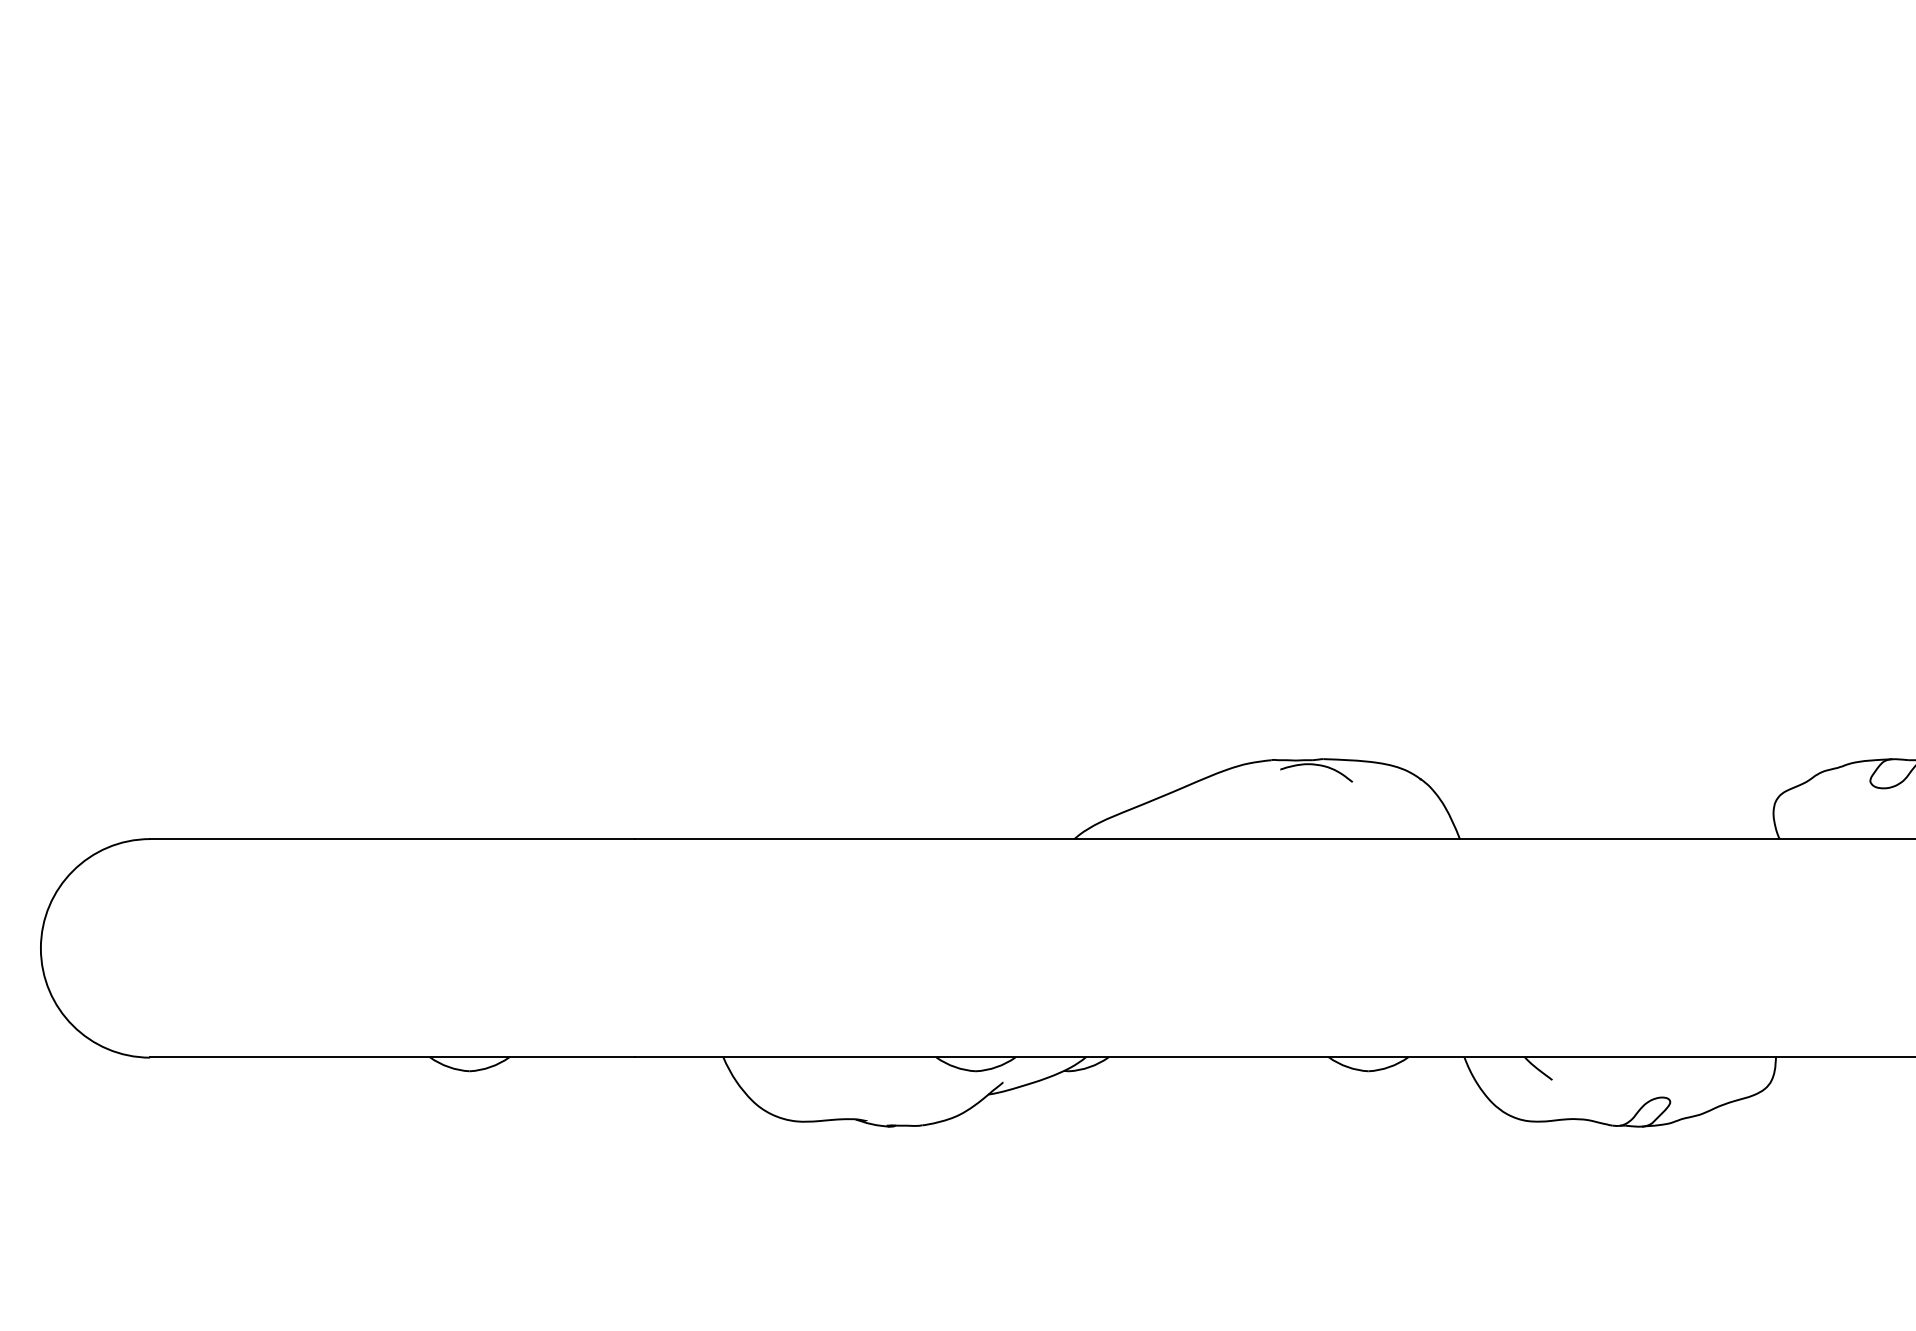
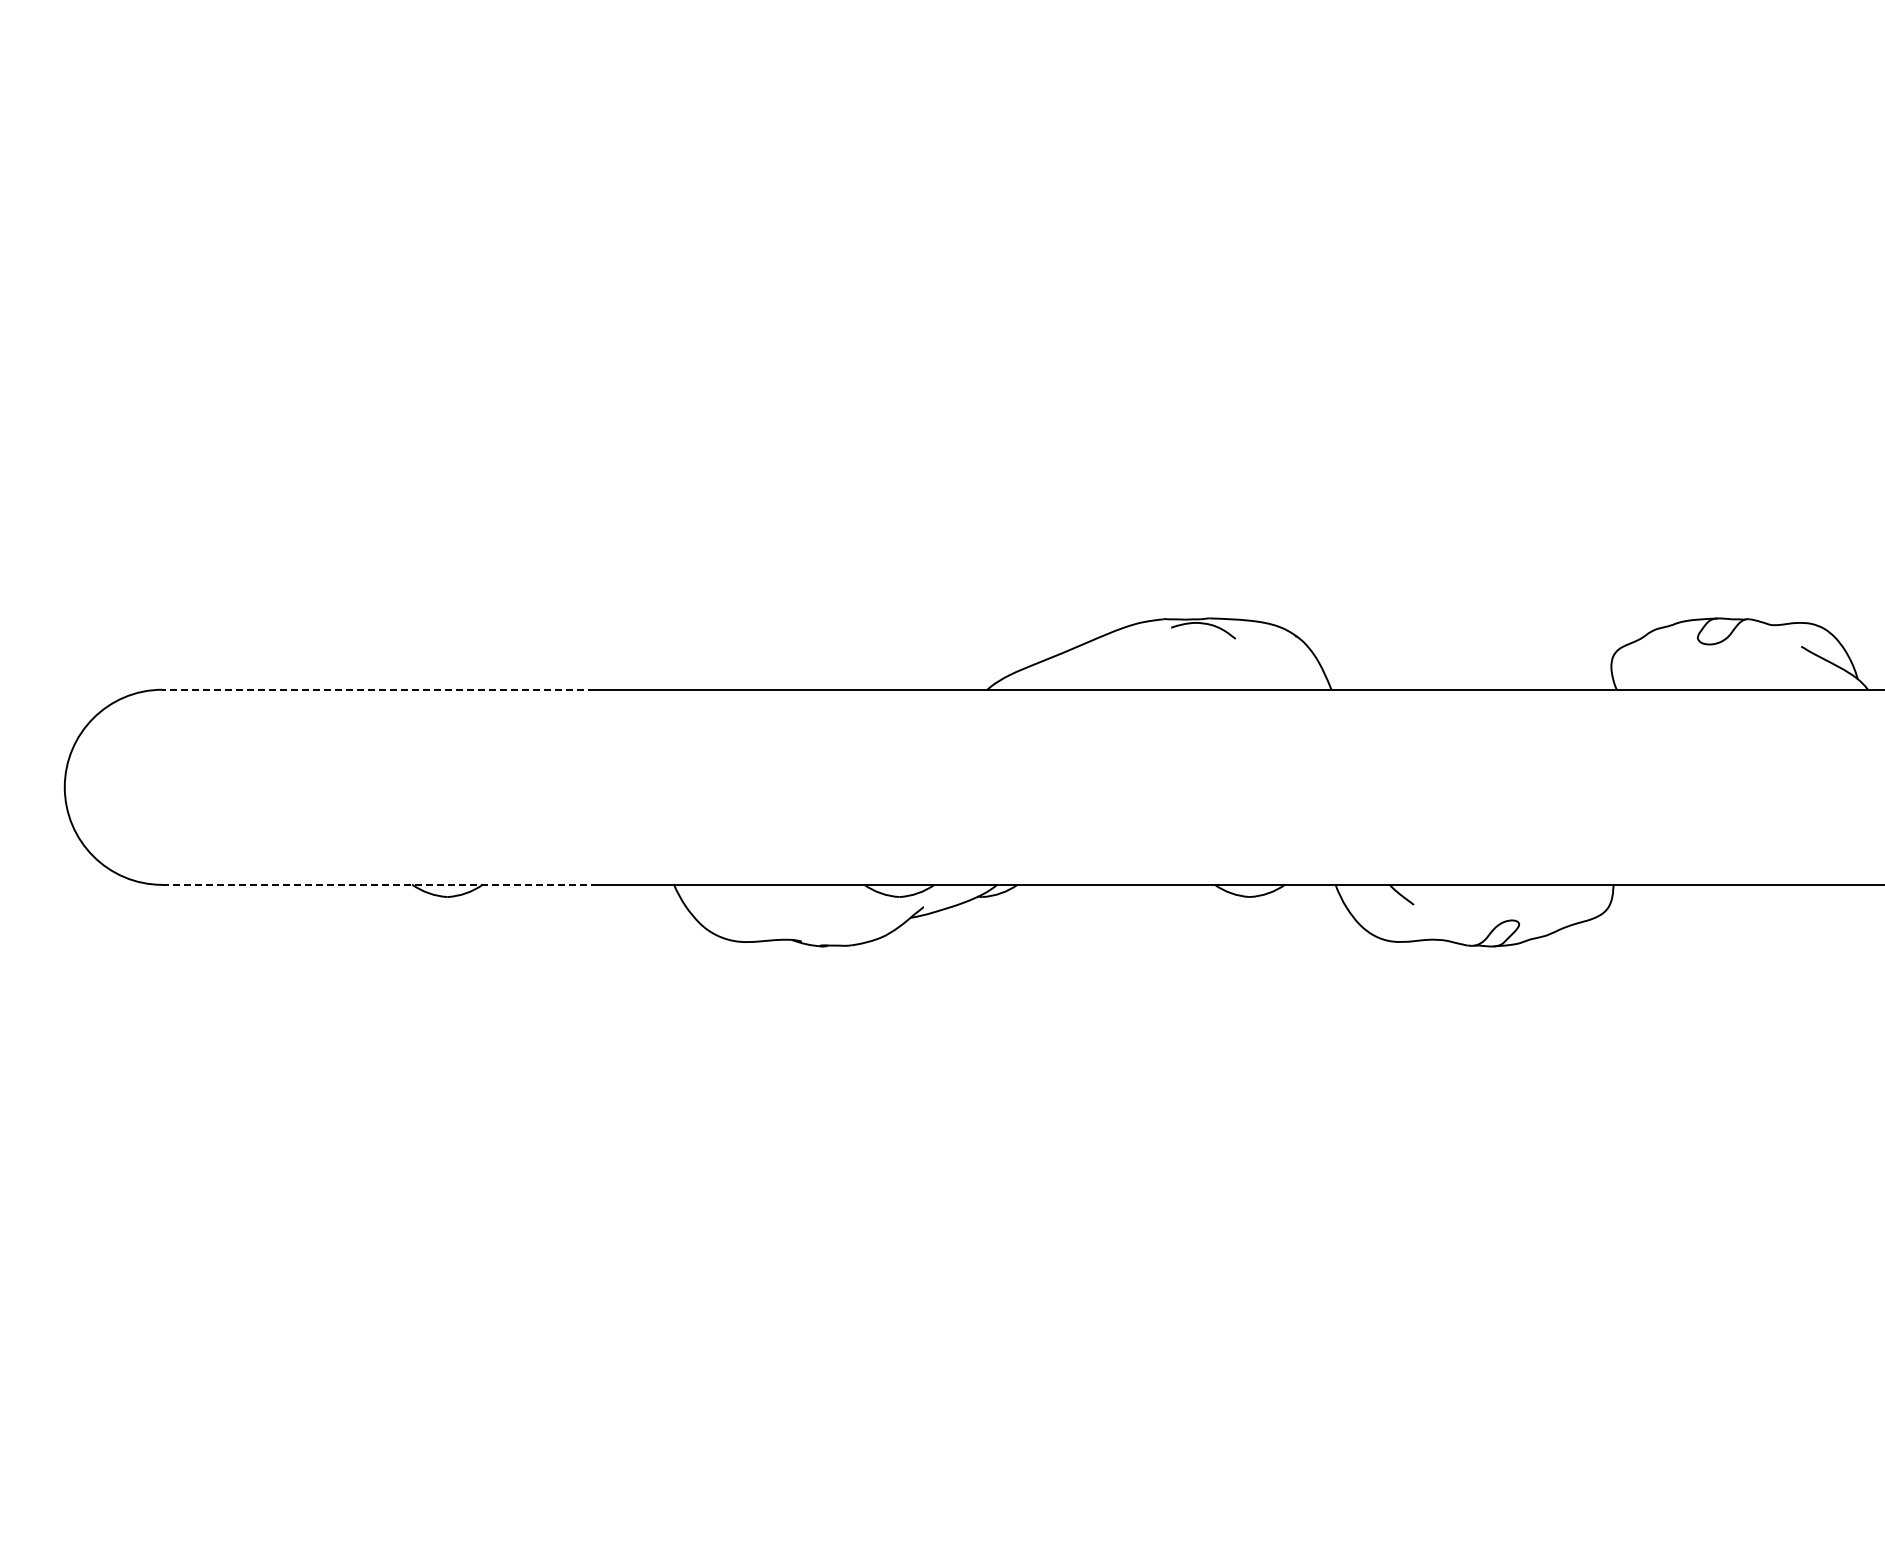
line: (392, 838) -> (378, 689), solid -> dashed
line: (392, 1057) -> (378, 884), solid -> dashed

